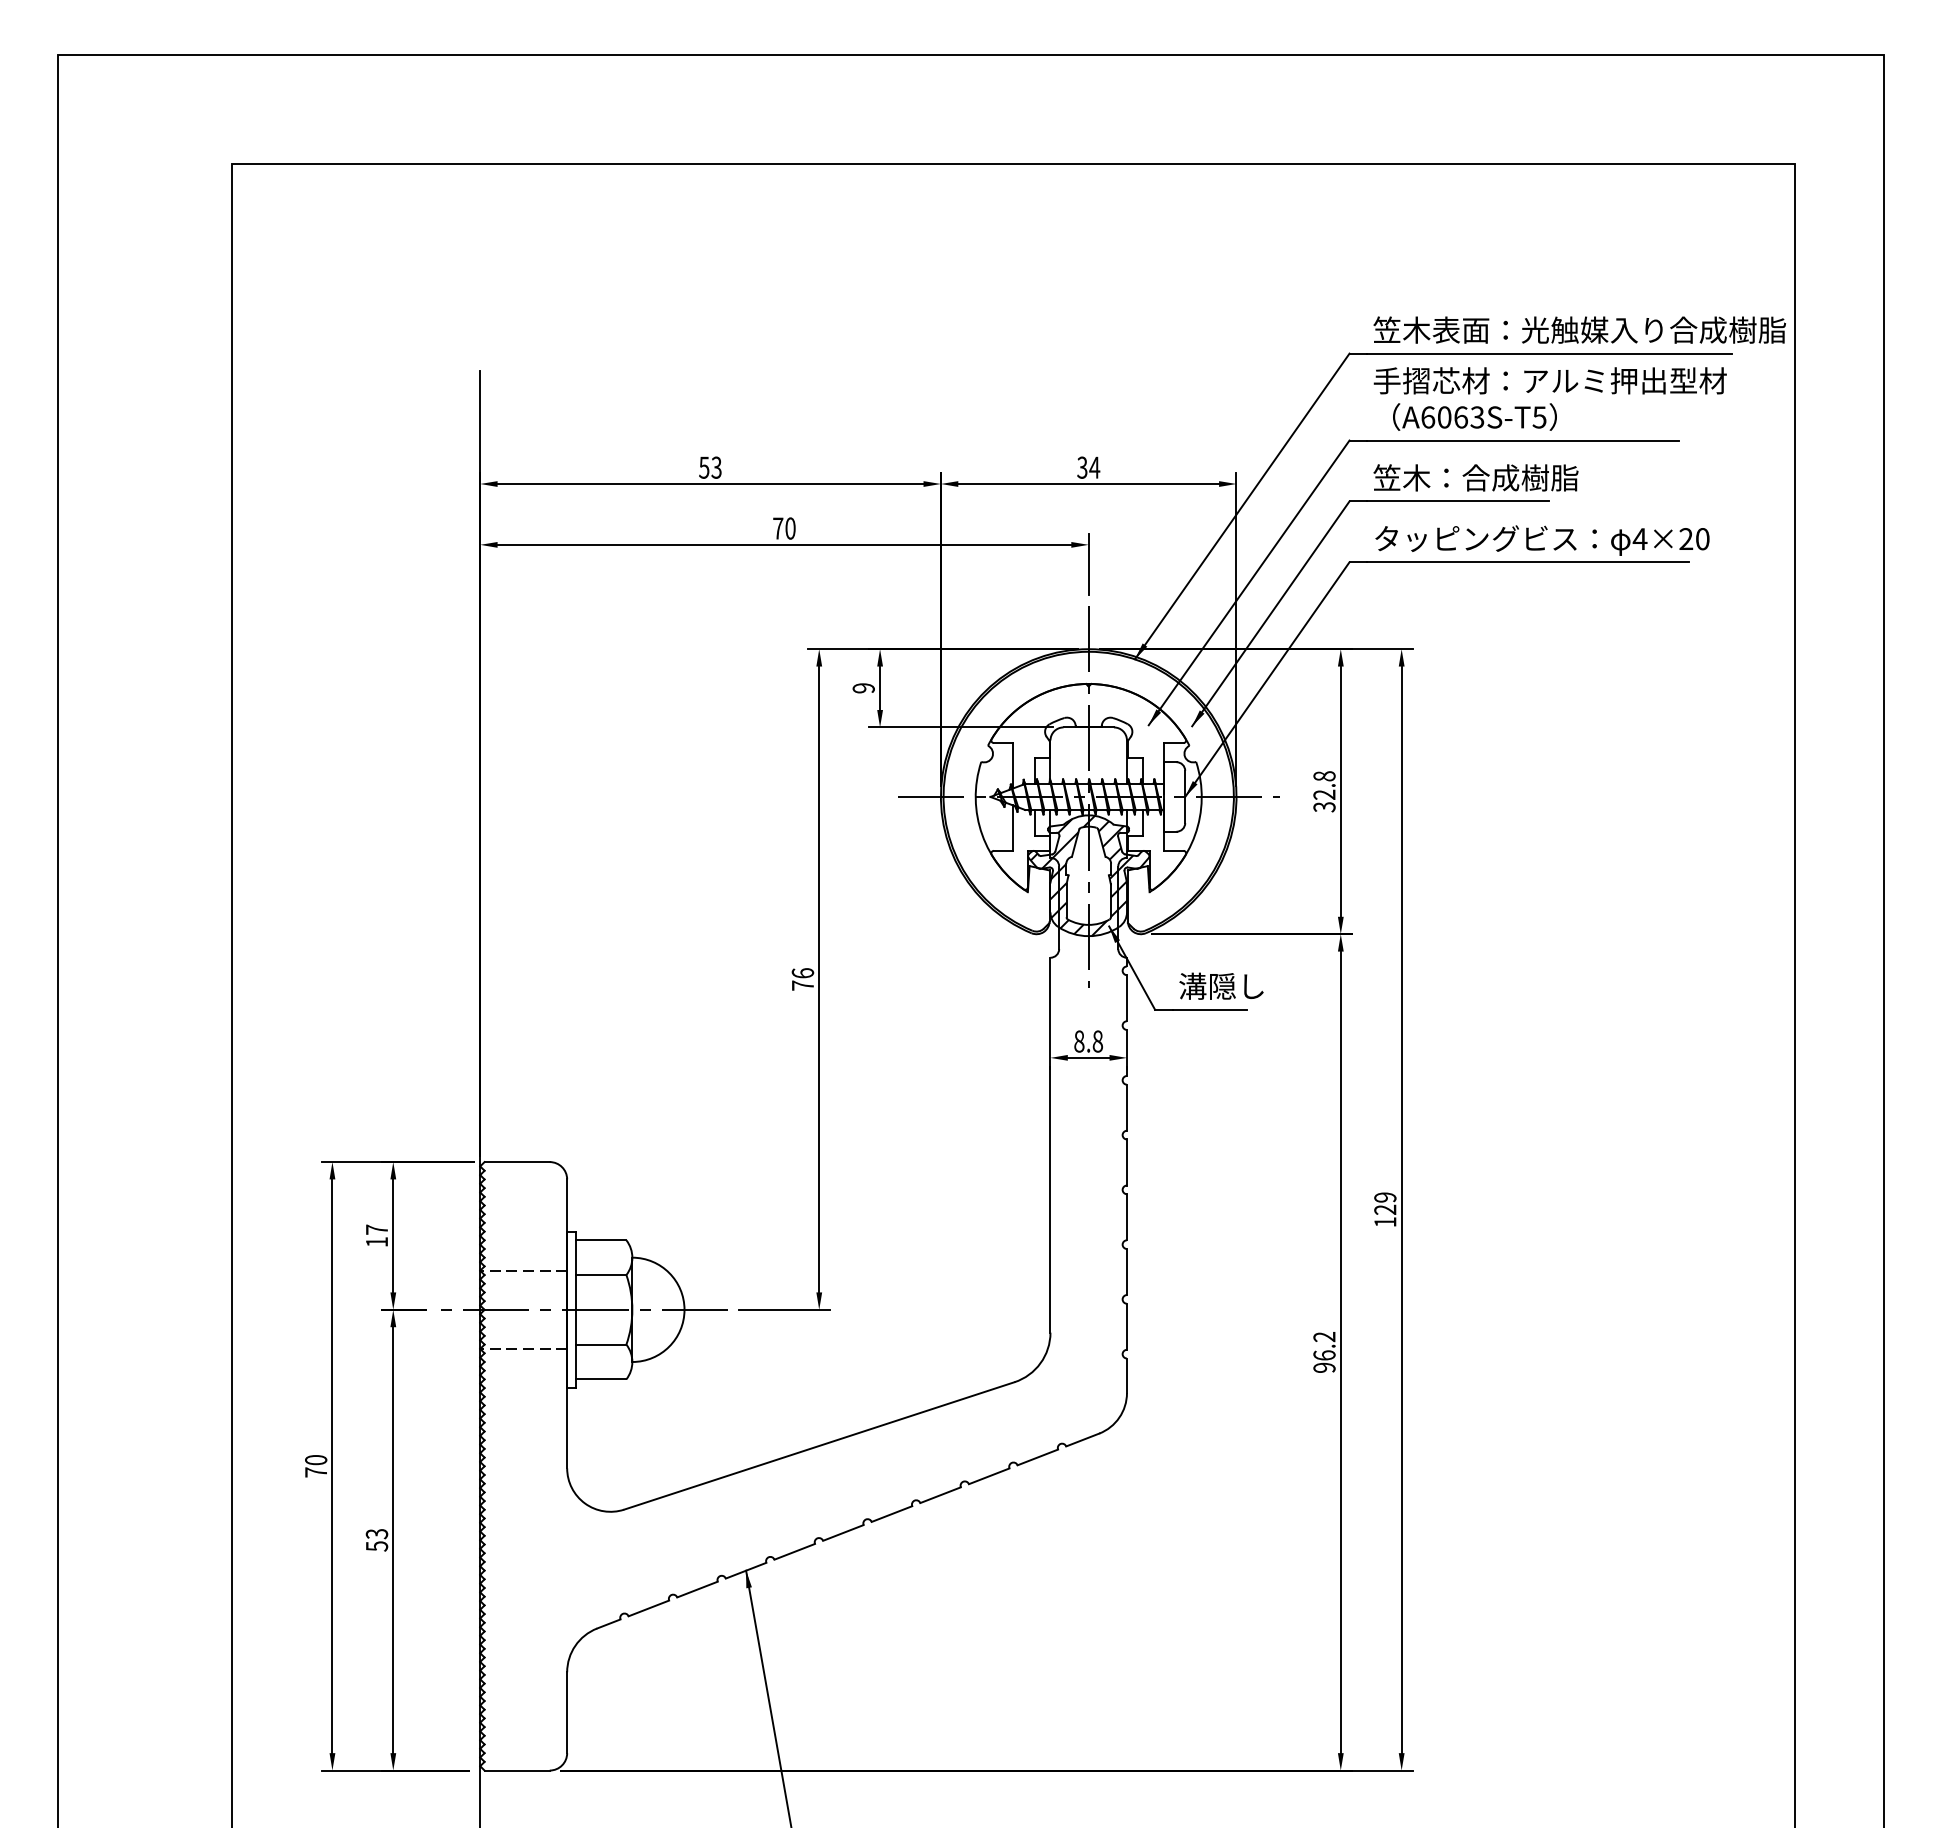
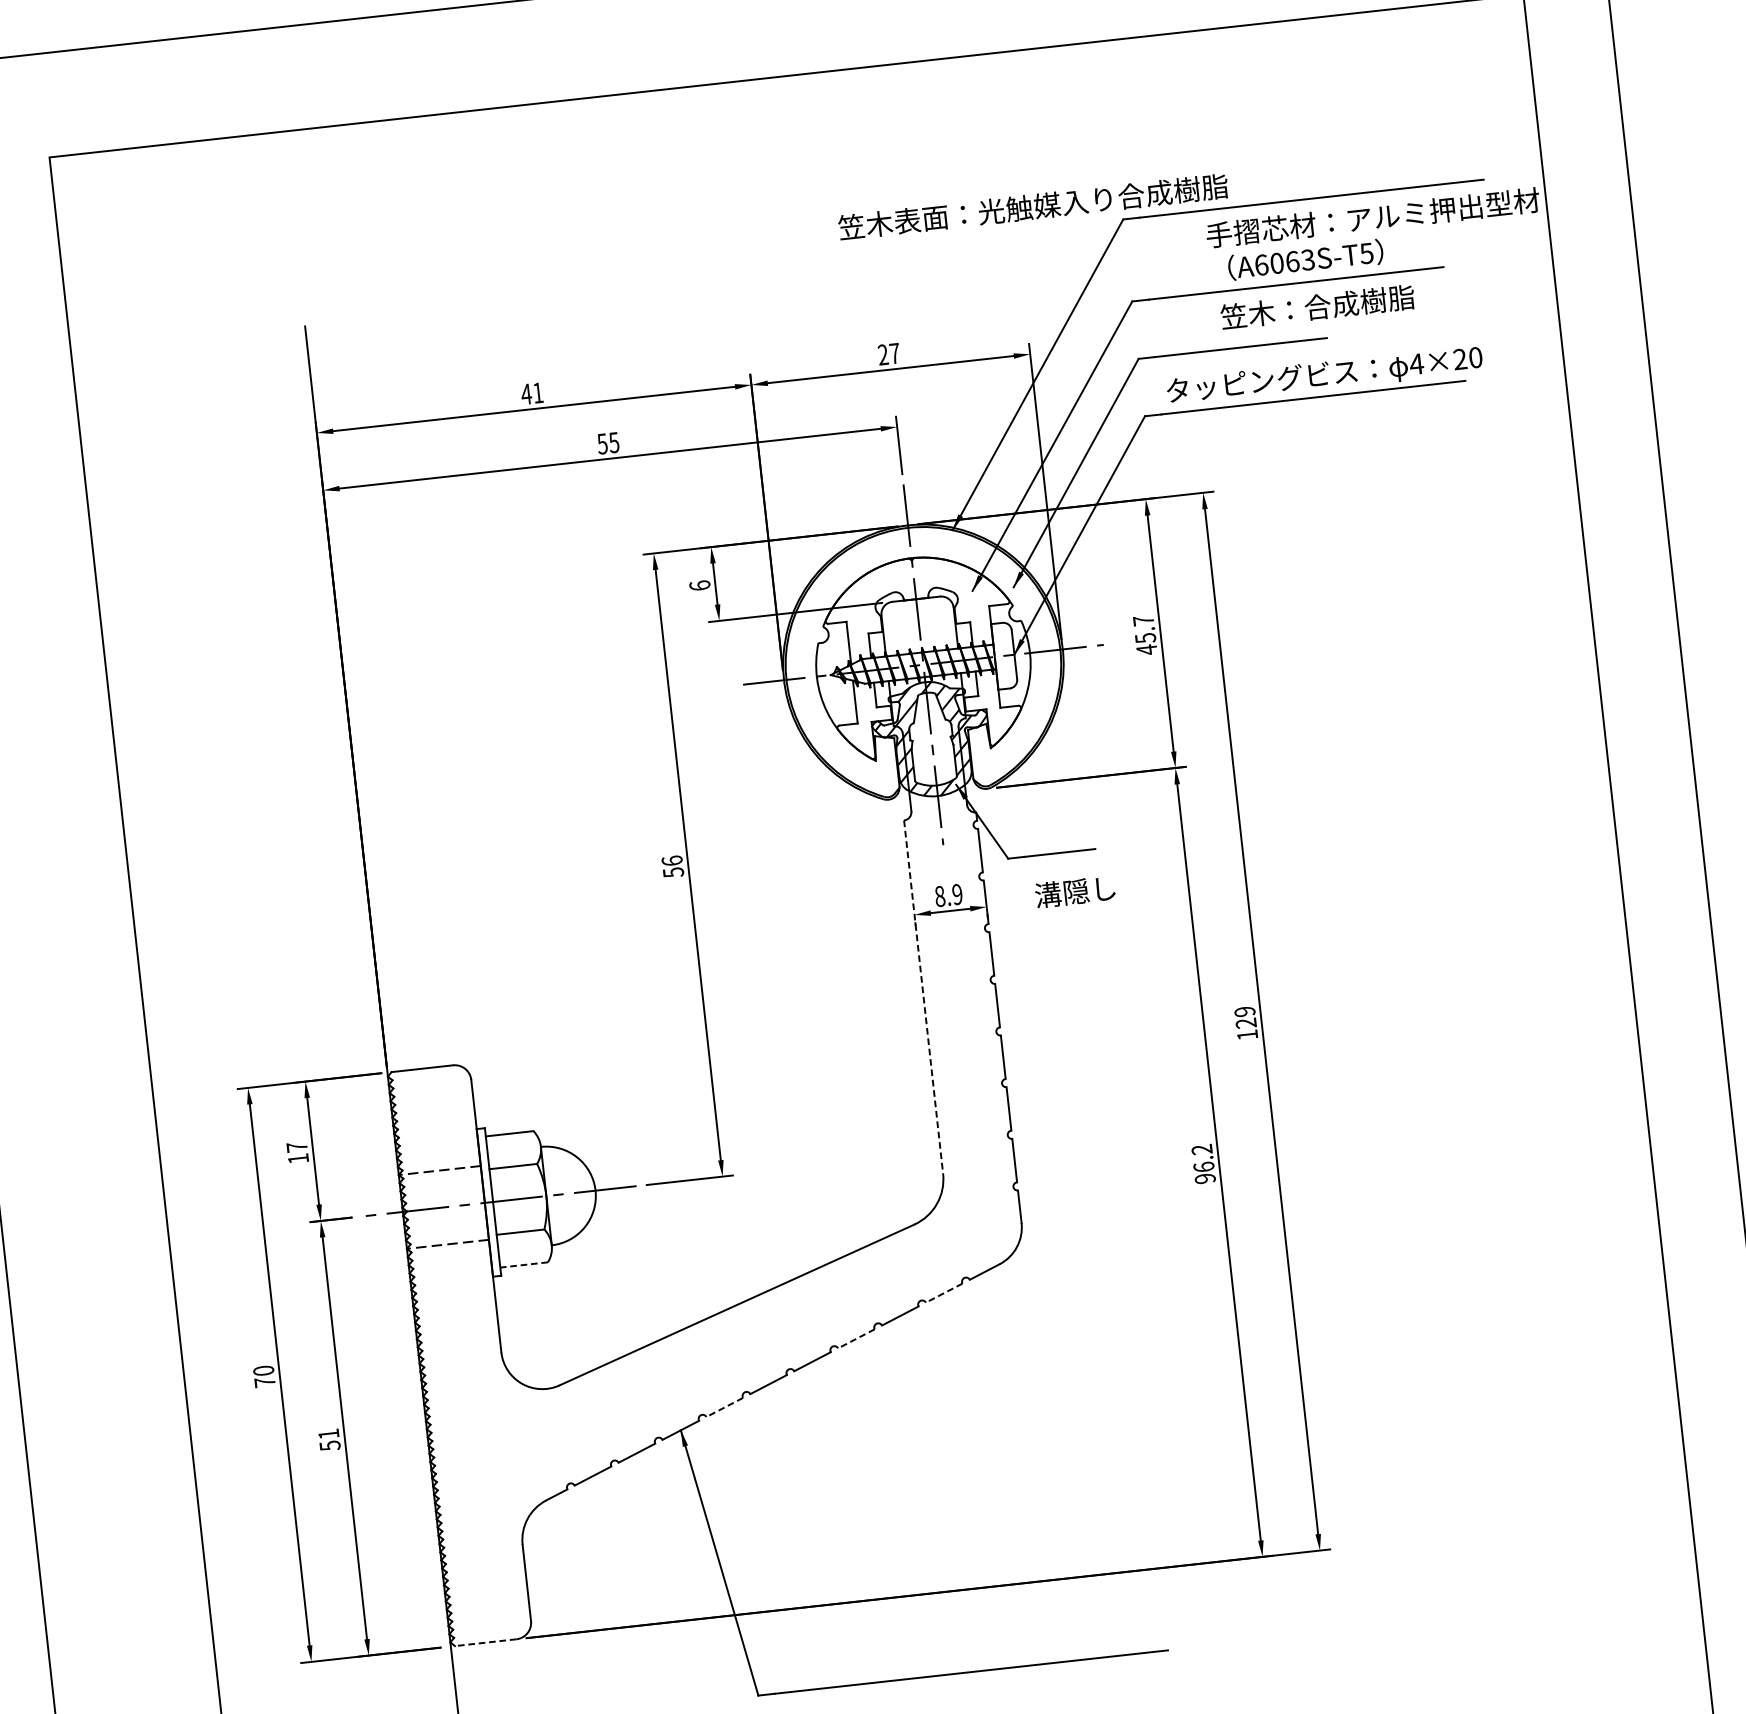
text: (1579, 329) -> (1033, 206), moved
text: (1549, 398) -> (1374, 234), moved
text: (709, 467) -> (531, 393), 53 -> 41
text: (1088, 467) -> (888, 354), 34 -> 27
text: (1475, 477) -> (1317, 306), moved
text: (784, 528) -> (608, 443), 70 -> 55
text: (863, 688) -> (699, 585), 9 -> 6
text: (1324, 791) -> (1145, 635), 32.8 -> 45.7
text: (803, 985) -> (674, 872), 76 -> 56
text: (1221, 985) -> (1075, 891), moved
text: (1097, 1041) -> (957, 894), 8.8 -> 8.9
line: (1050, 1145) -> (923, 997), solid -> dashed
line: (600, 1379) -> (523, 1265), solid -> dashed
line: (1037, 1457) -> (943, 1293), solid -> dashed
line: (940, 1495) -> (856, 1339), solid -> dashed
text: (376, 1534) -> (328, 1434), 53 -> 51
line: (794, 1551) -> (724, 1407), solid -> dashed
line: (517, 1770) -> (485, 1642), solid -> dashed

